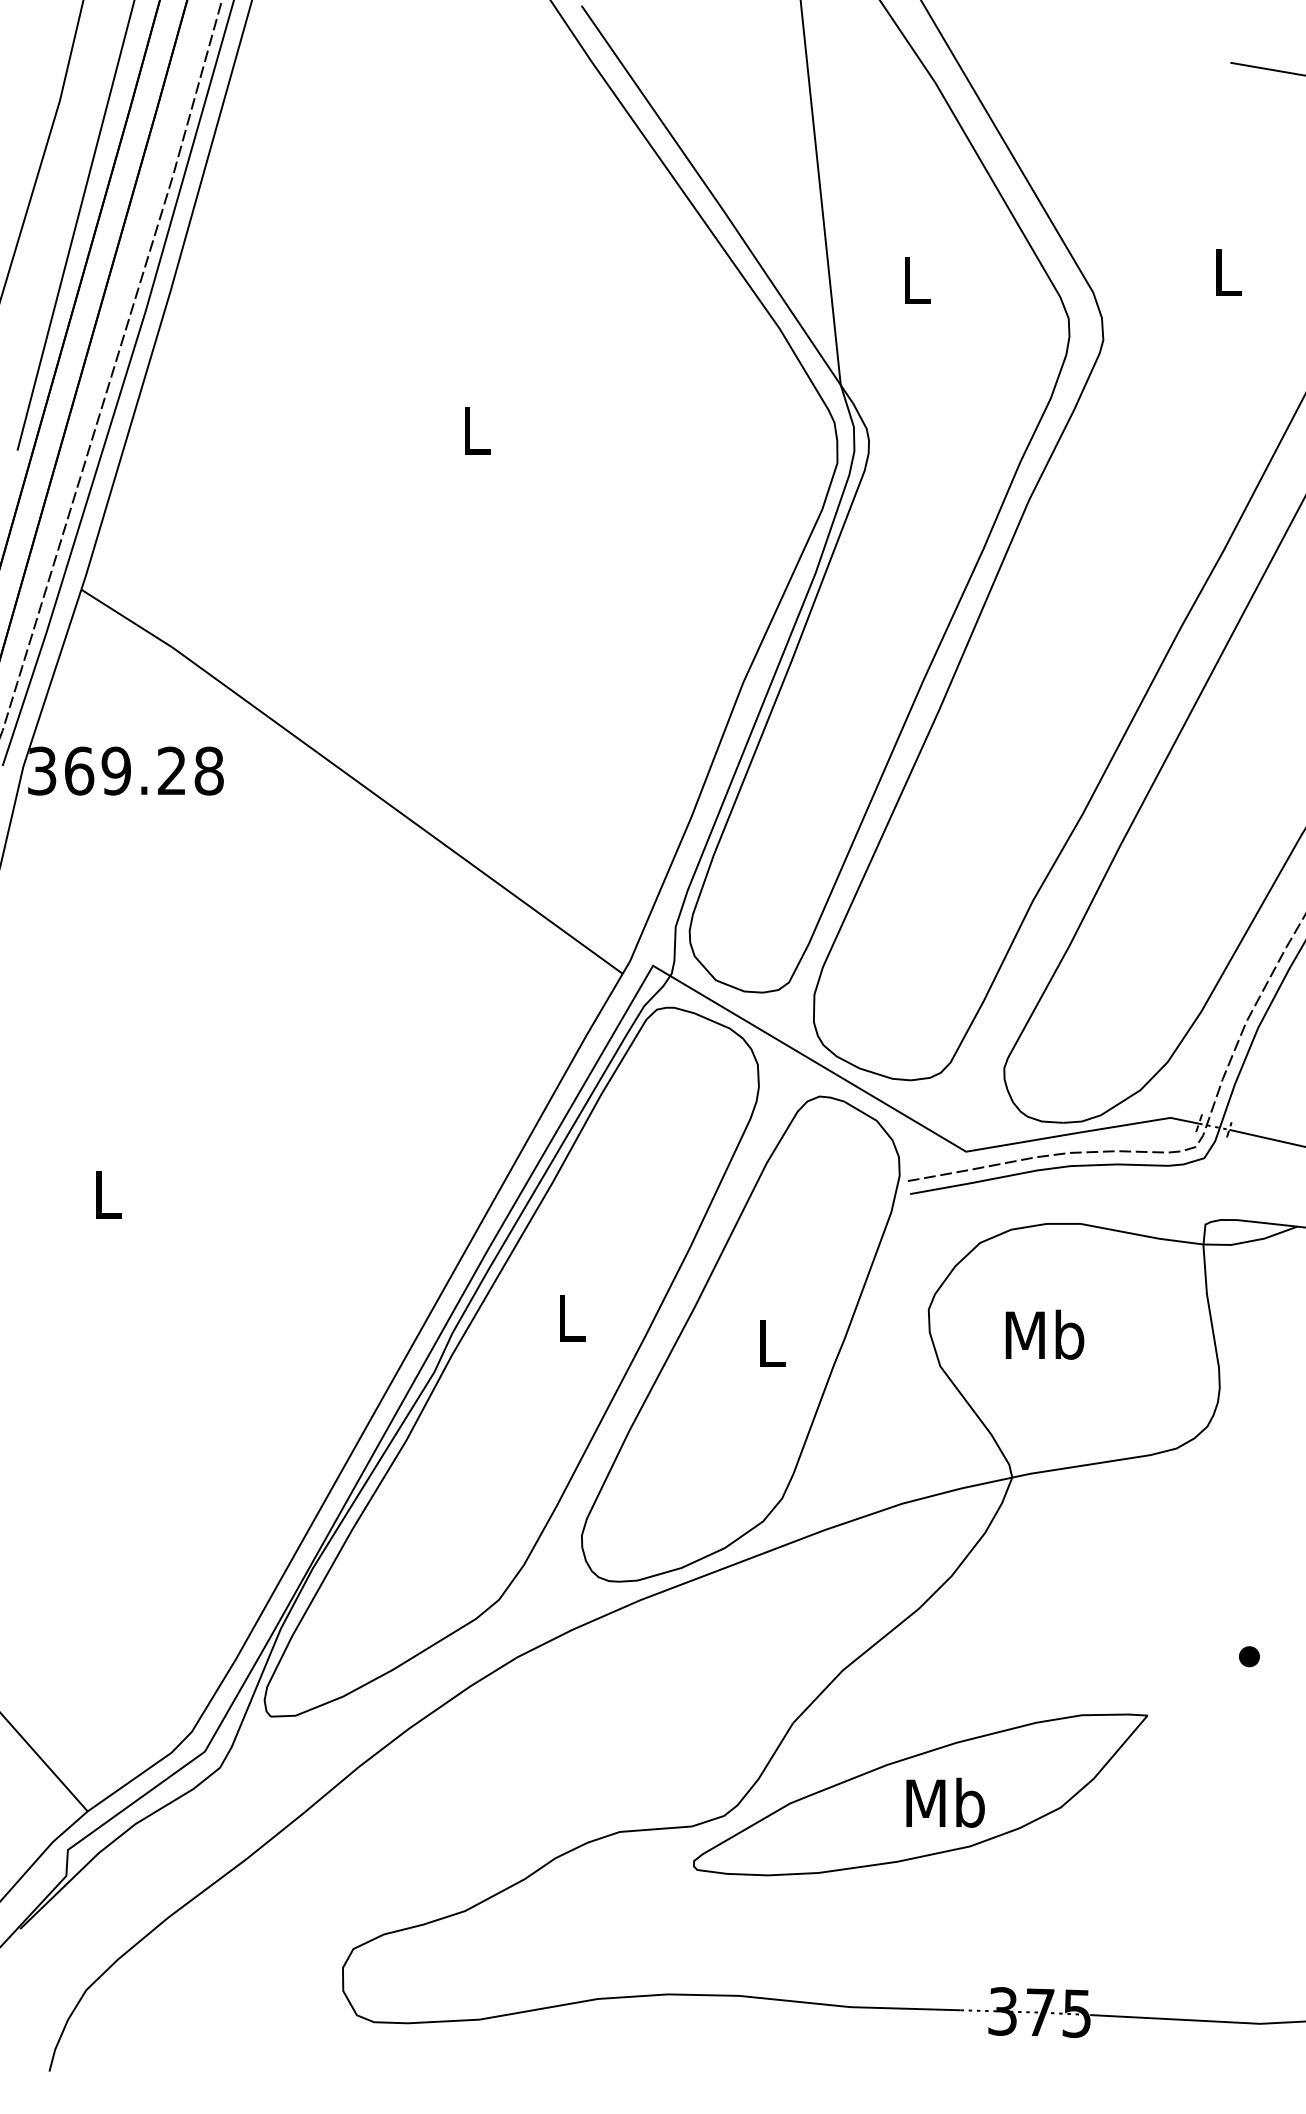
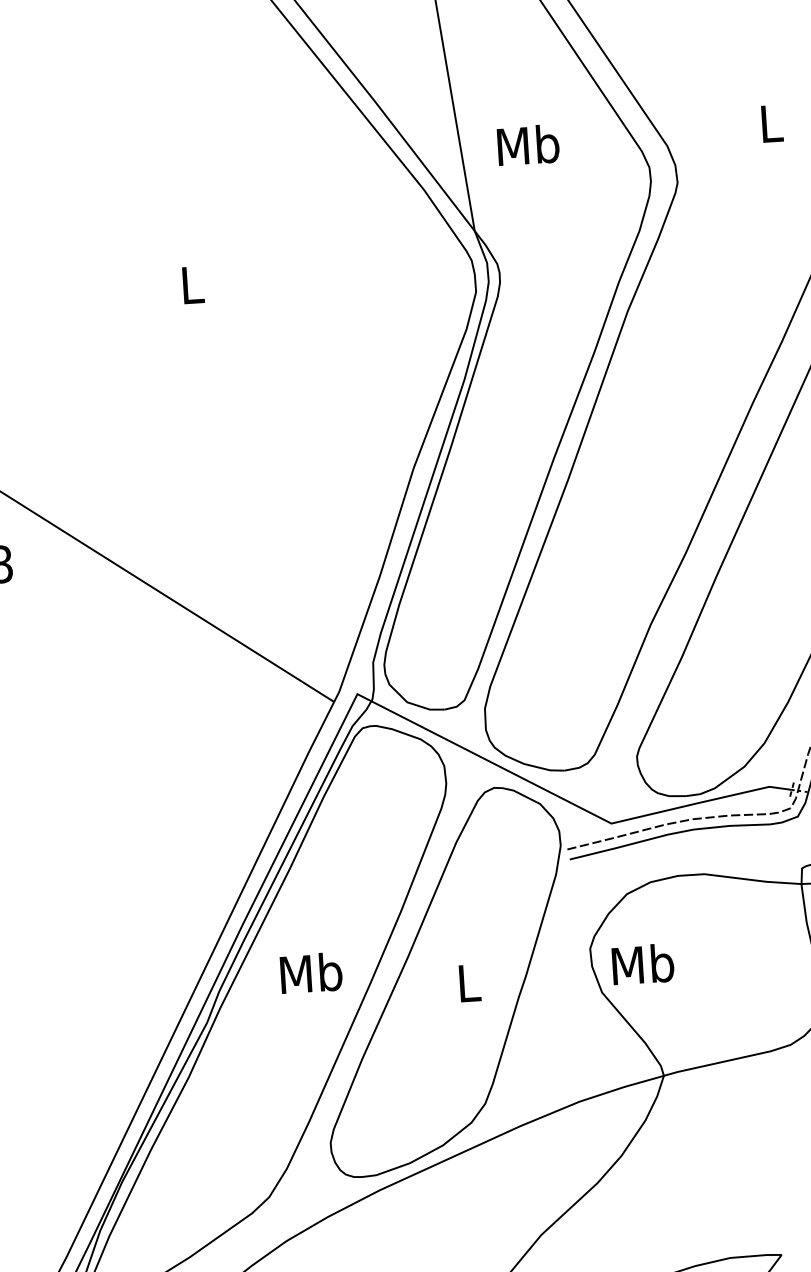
text: (916, 280) -> (528, 145), L -> Mb
text: (571, 1317) -> (311, 973), L -> Mb
text: (1044, 1334) -> (642, 964), moved

